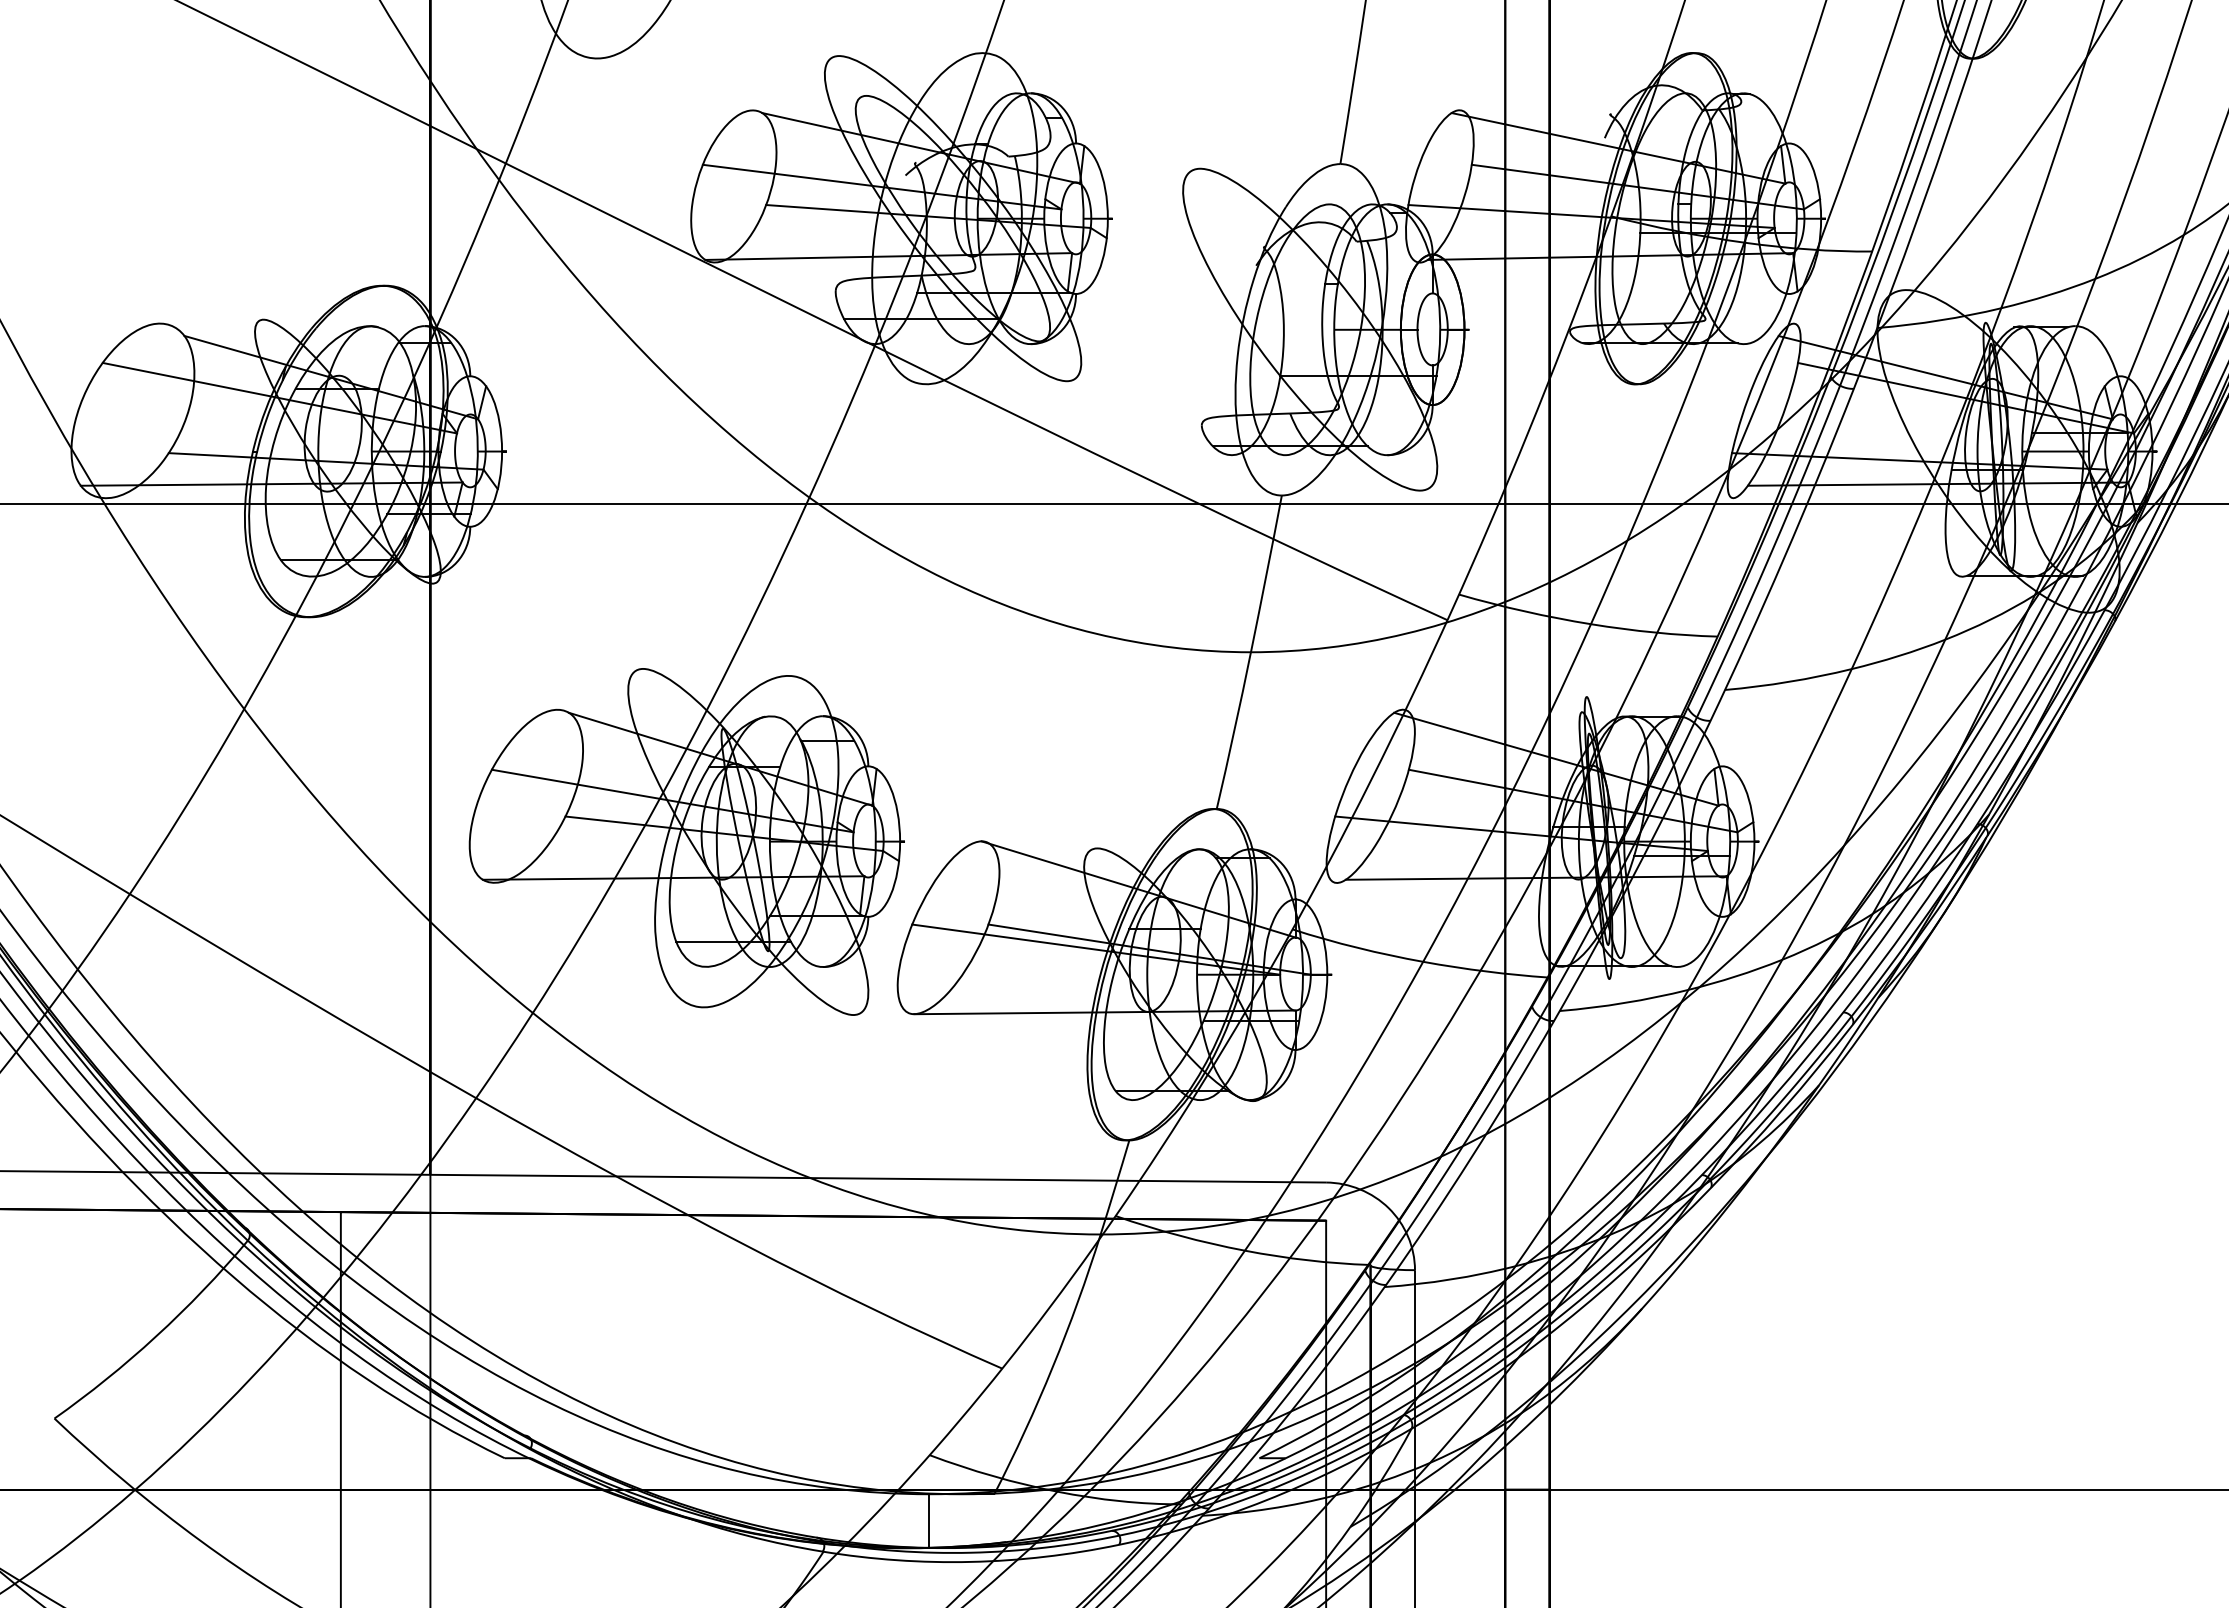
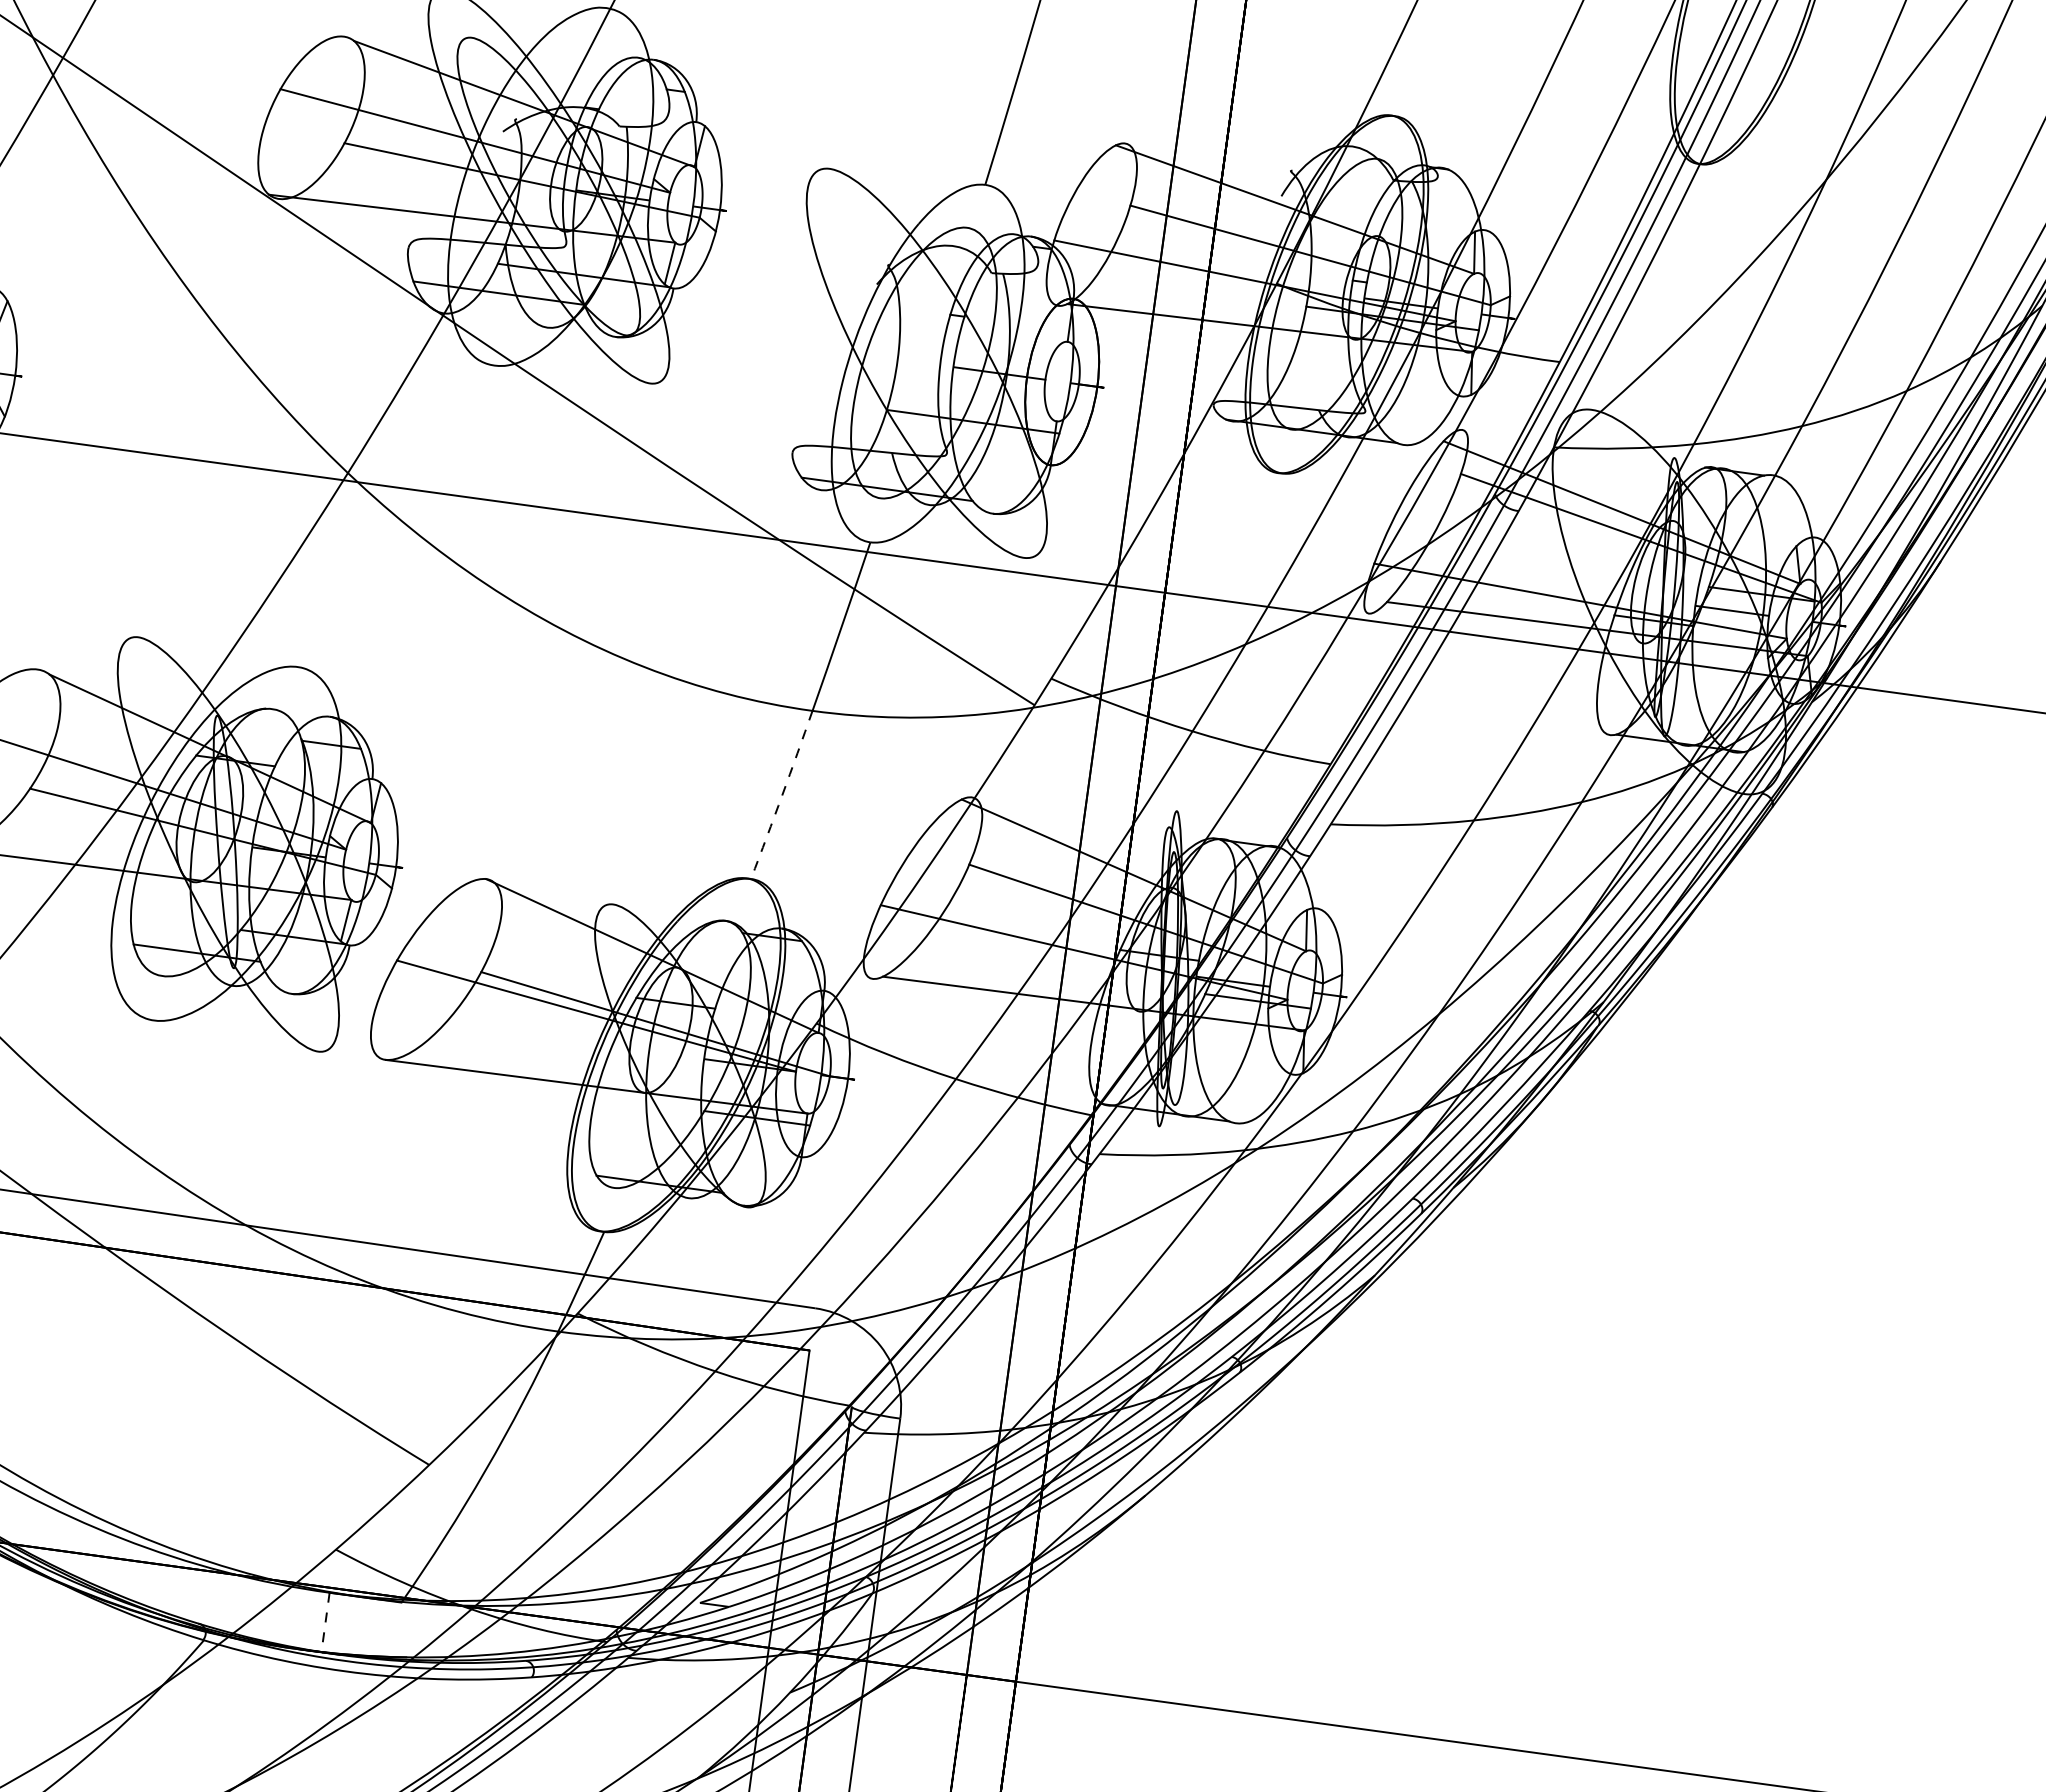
arc: (1234, 730) -> (782, 794), solid -> dashed
line: (929, 1521) -> (325, 1622), solid -> dashed

